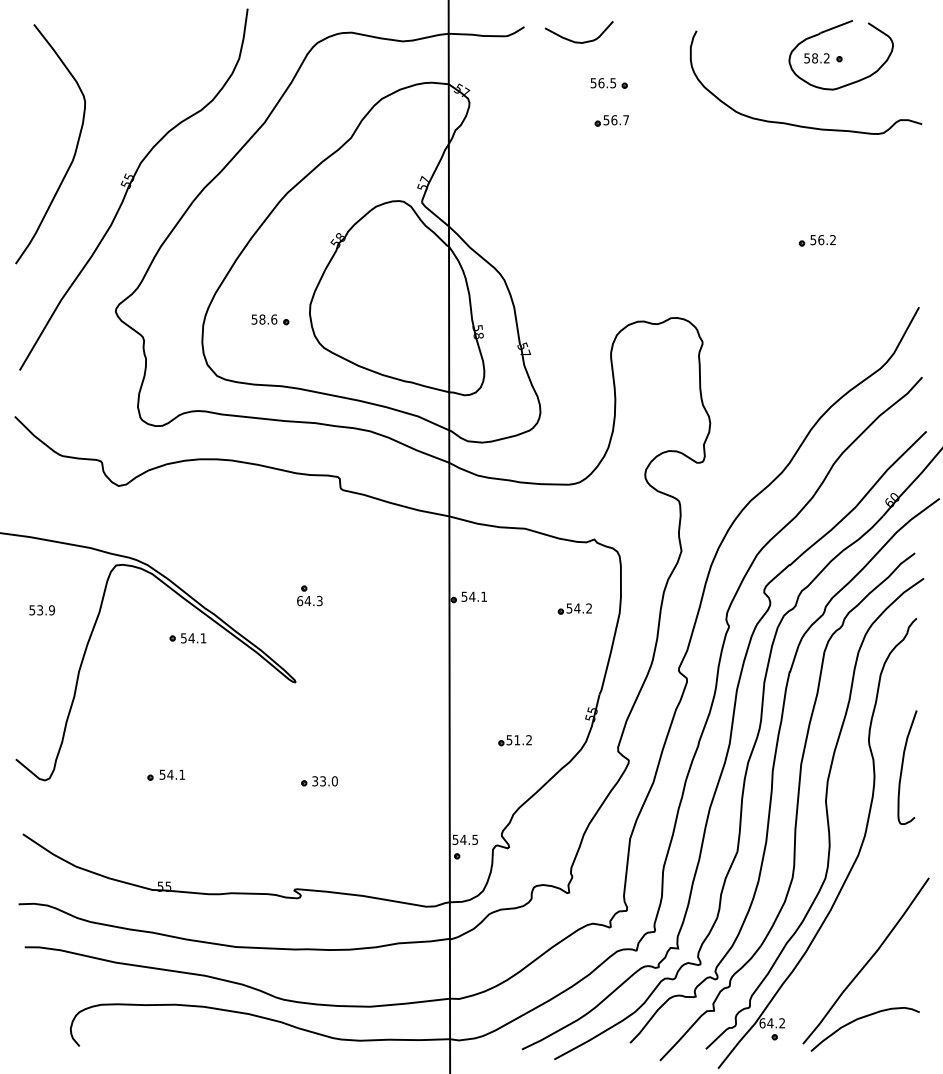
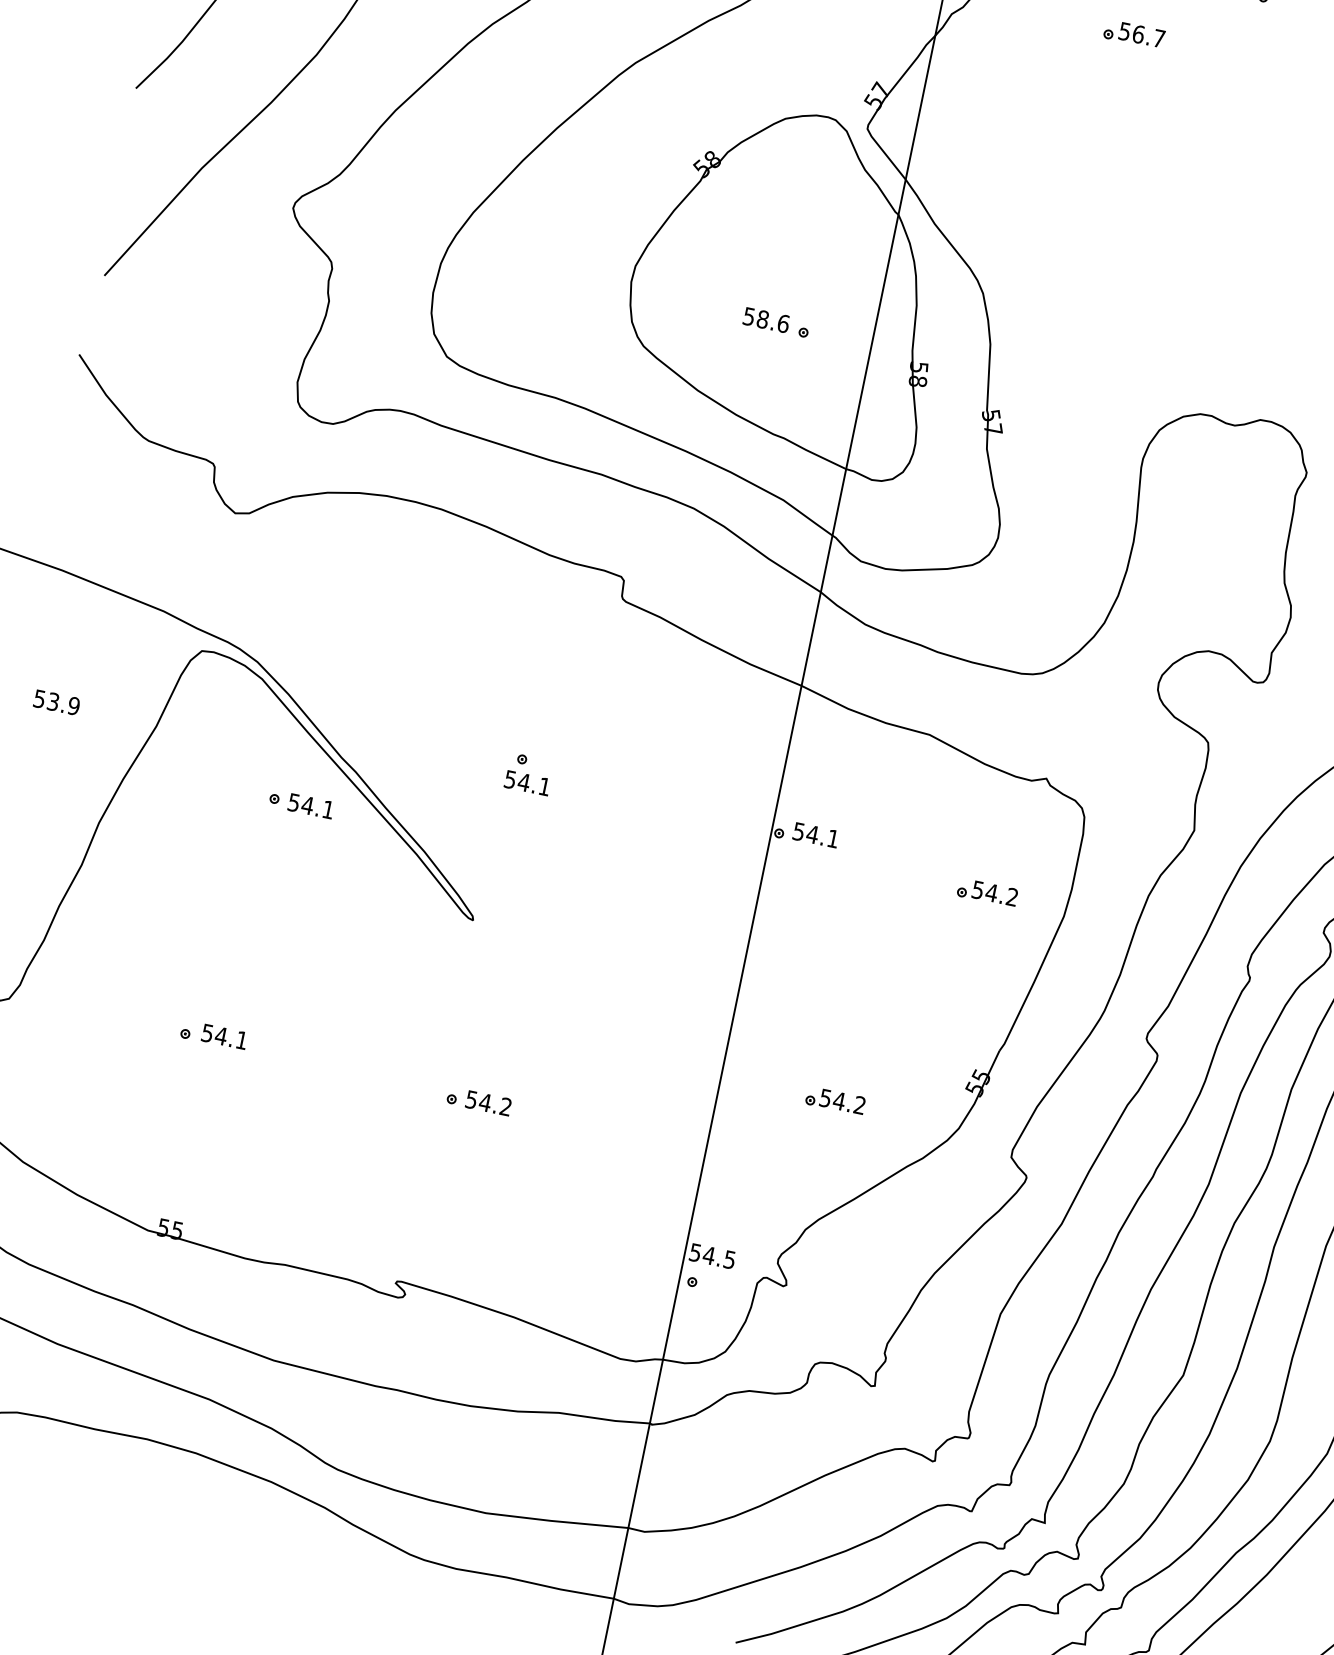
part: (611, 120) -> (1133, 33), moved
part: (270, 319) -> (776, 322), moved
text: (309, 600) -> (527, 782), 64.3 -> 54.1
text: (517, 740) -> (839, 1101), 51.2 -> 54.2
text: (324, 781) -> (487, 1103), 33.0 -> 54.2

